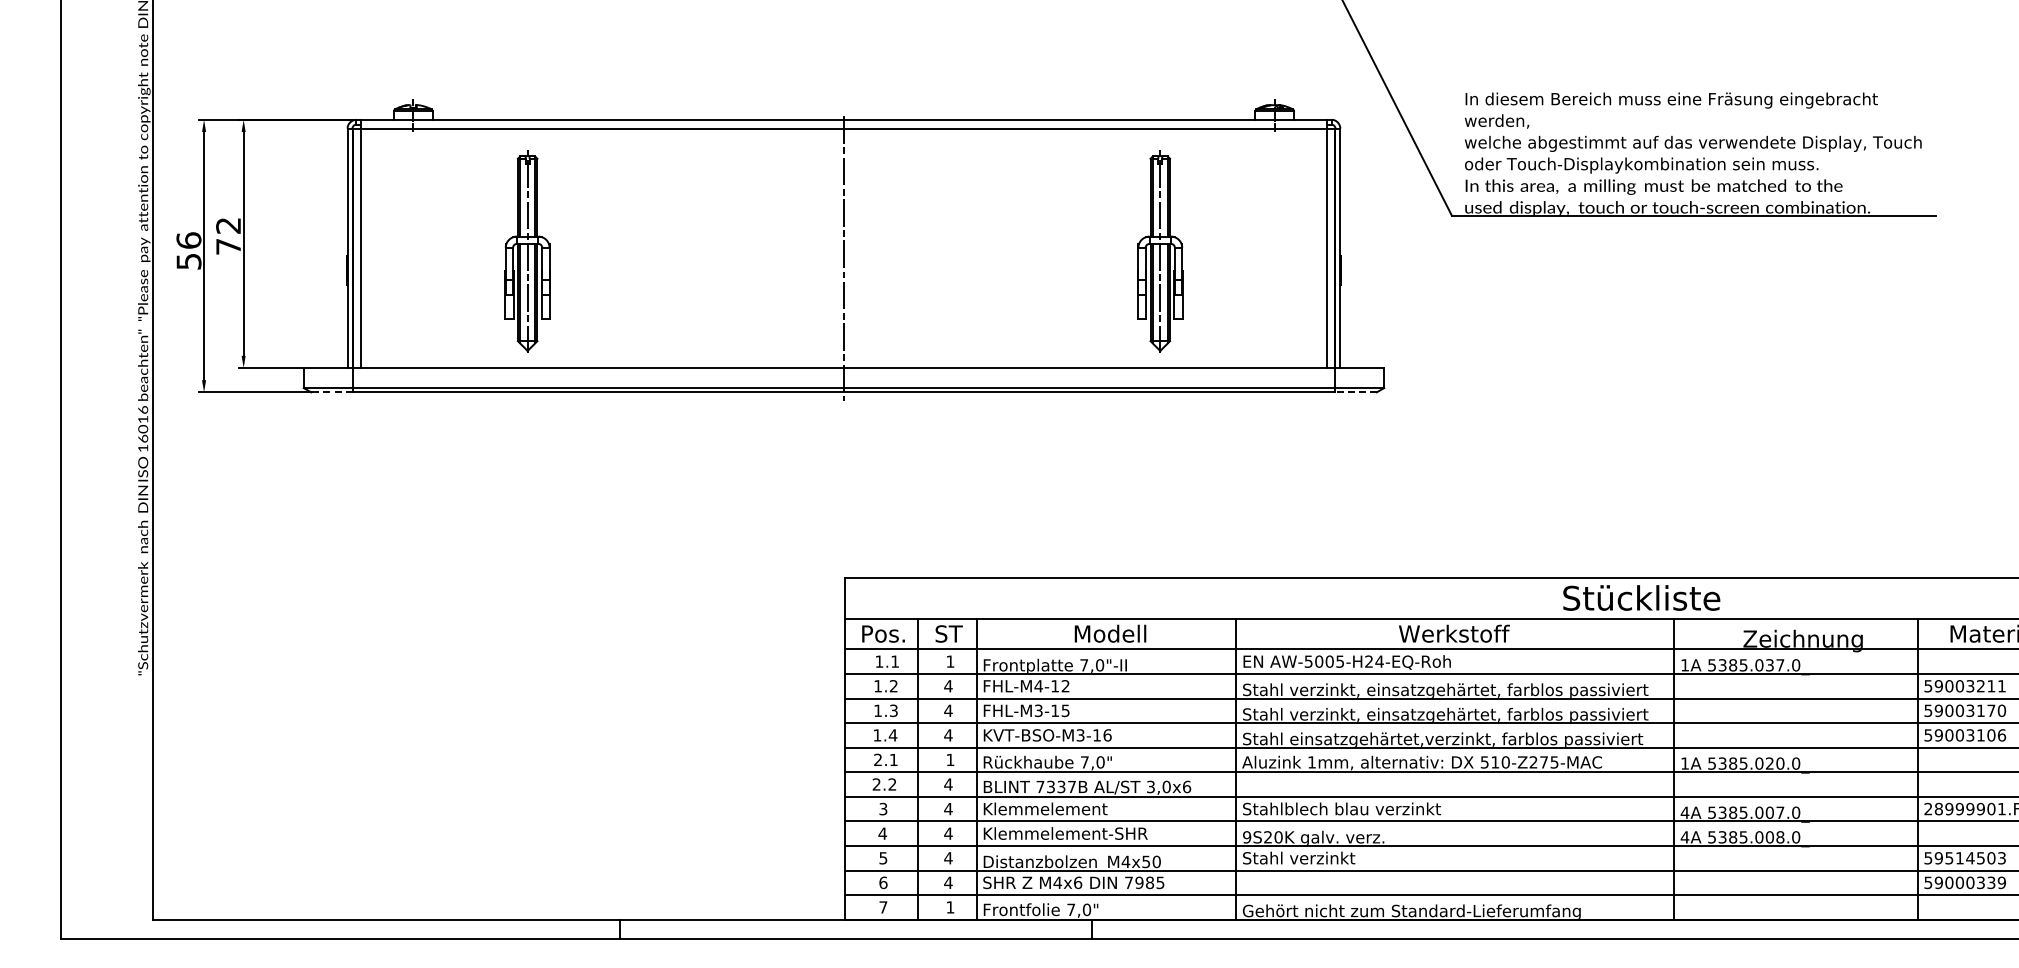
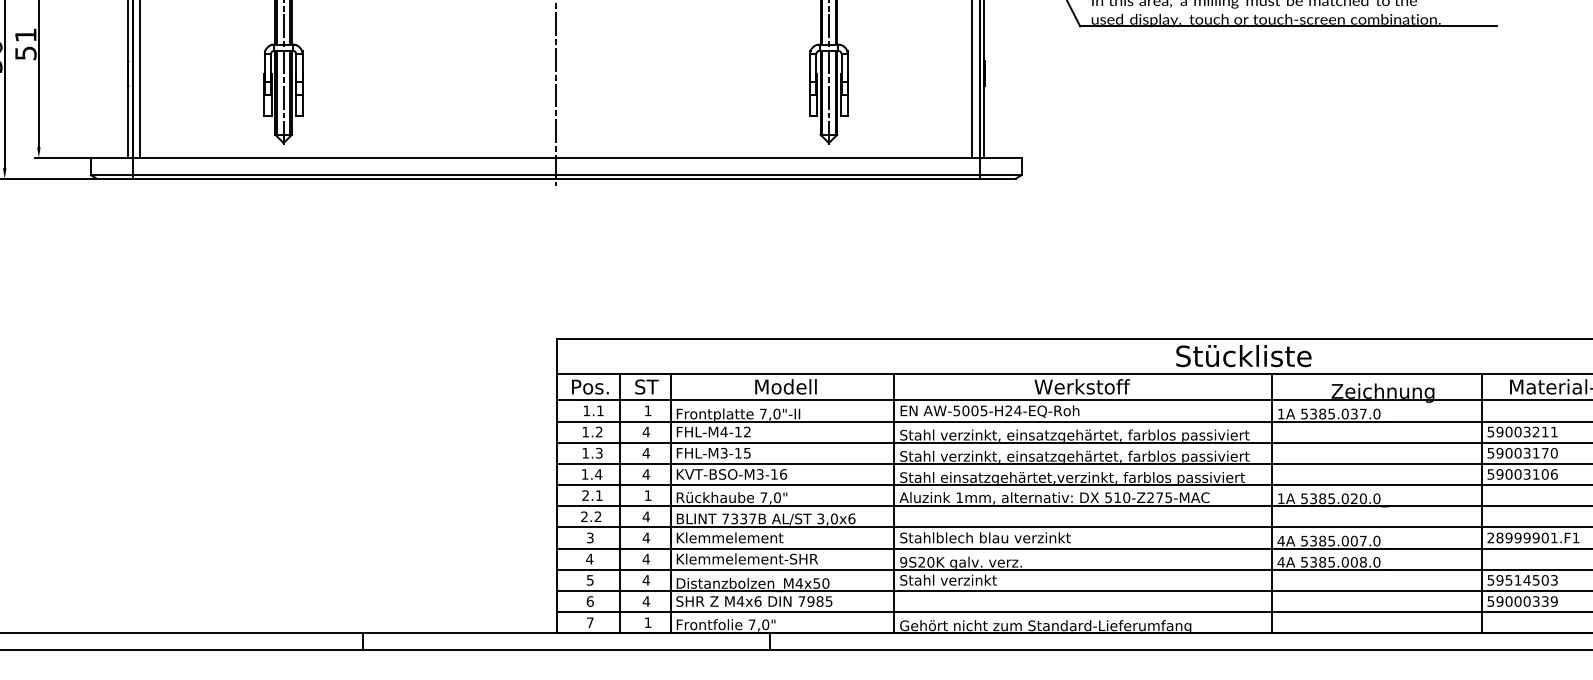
text: (228, 236) -> (25, 44), 72 -> 51
line: (331, 392) -> (114, 178), dashed -> solid
line: (1356, 392) -> (998, 178), dashed -> solid

